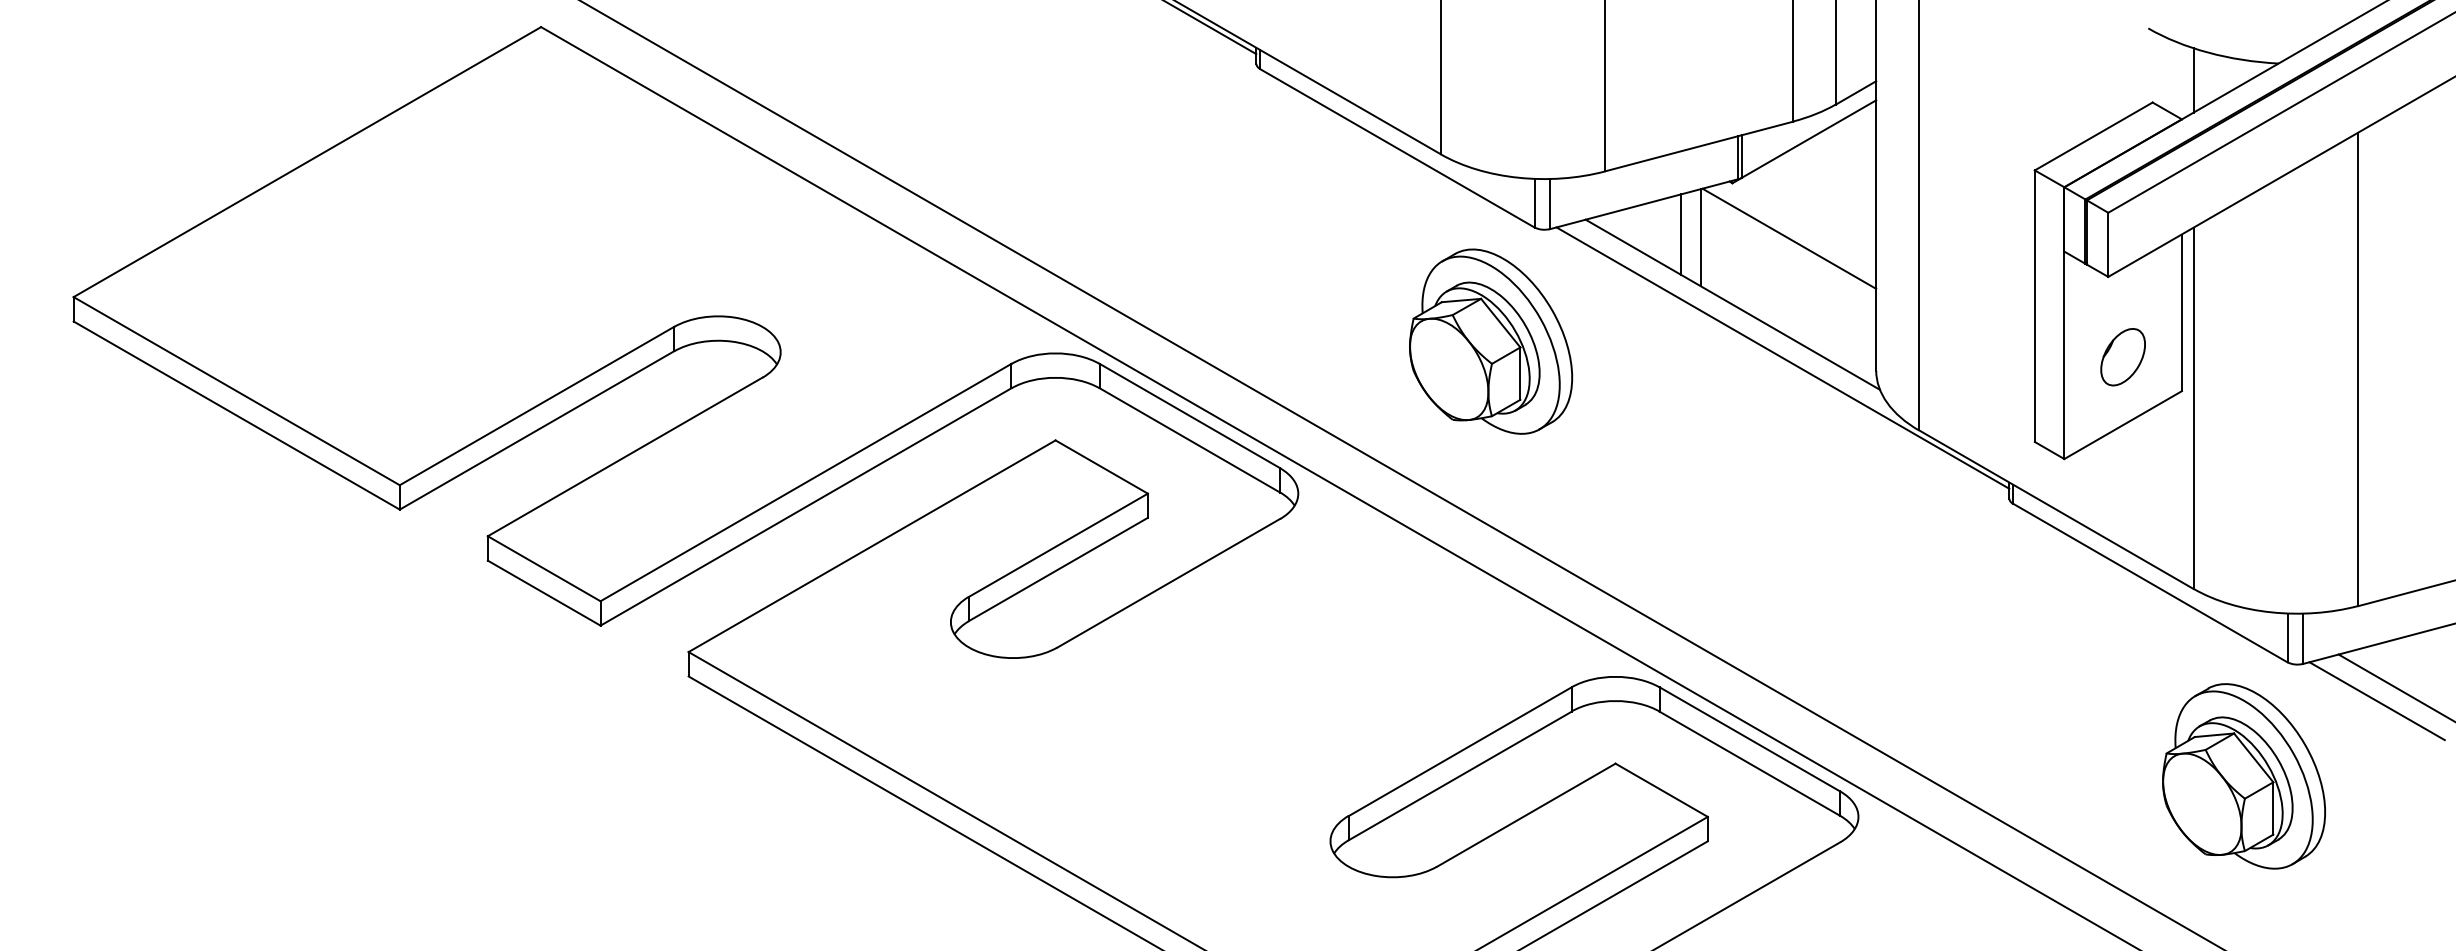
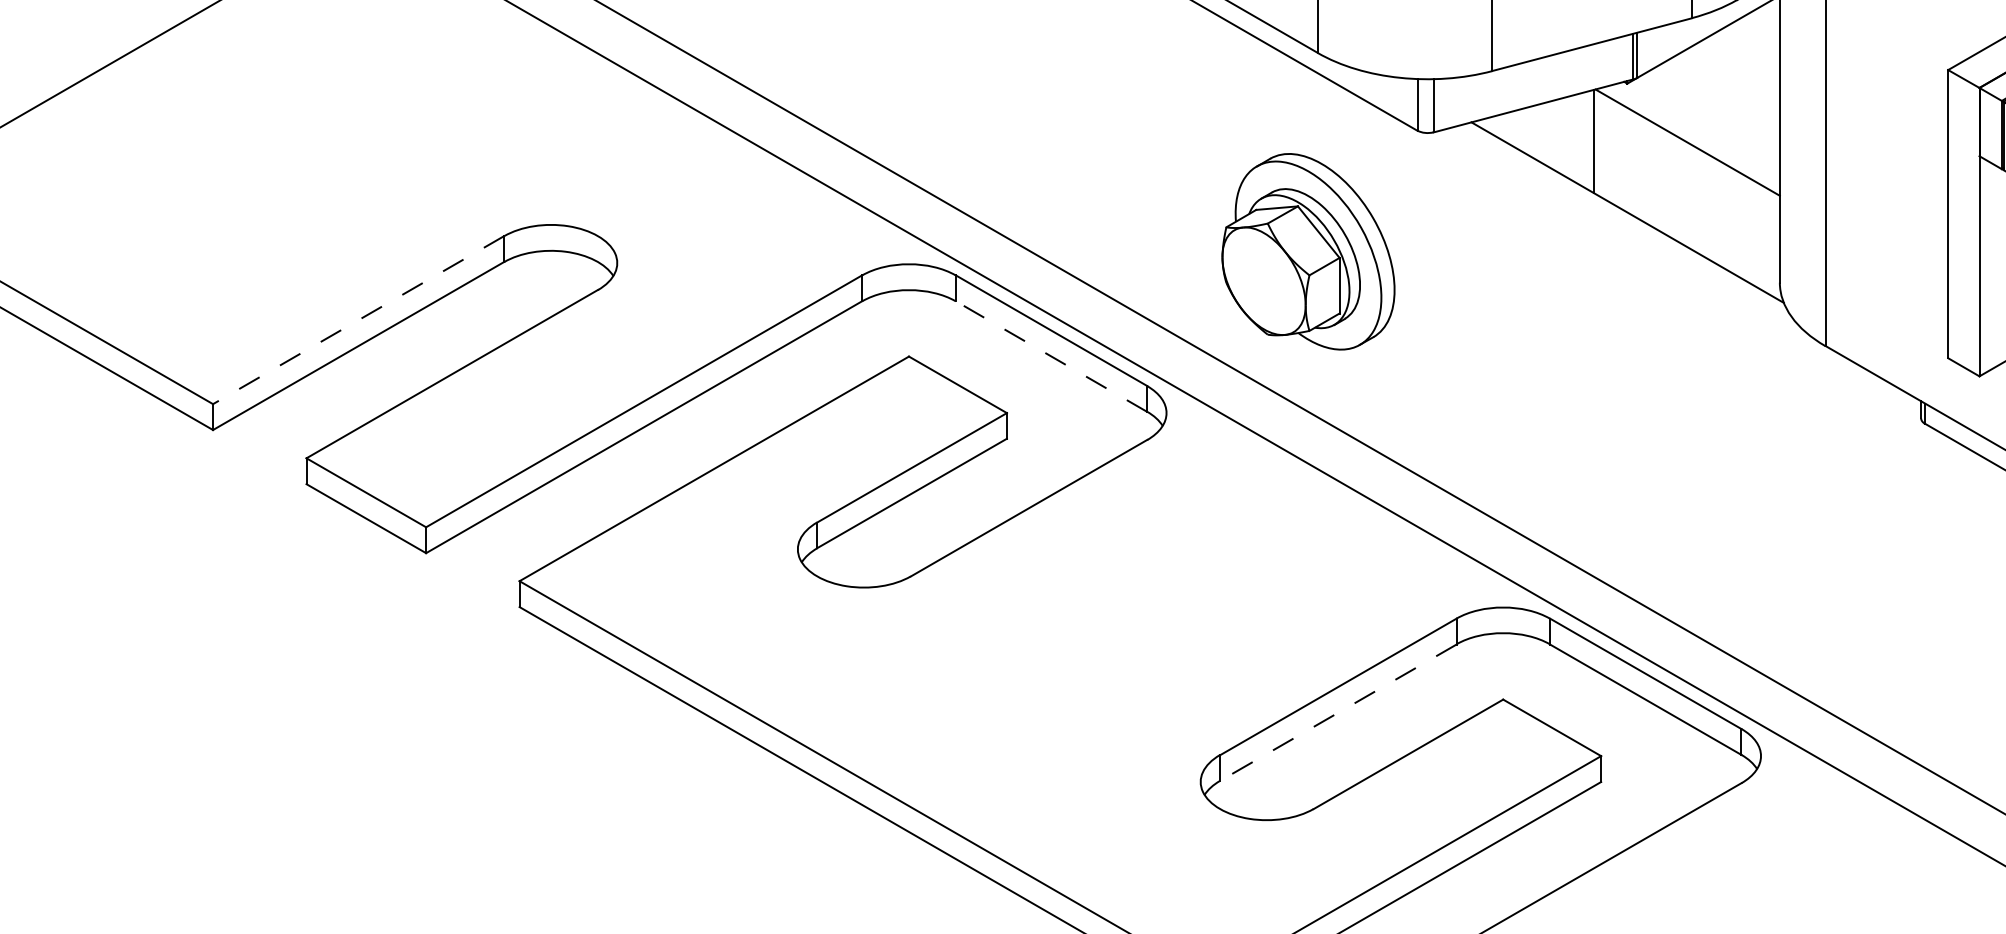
line: (1681, 234) -> (1573, 138), removed
part: (1490, 341) -> (1307, 251), moved
line: (1782, 357) -> (1680, 268), removed
line: (536, 406) -> (358, 320), solid -> dashed
line: (1189, 440) -> (1051, 356), solid -> dashed
line: (1460, 775) -> (1338, 712), solid -> dashed

